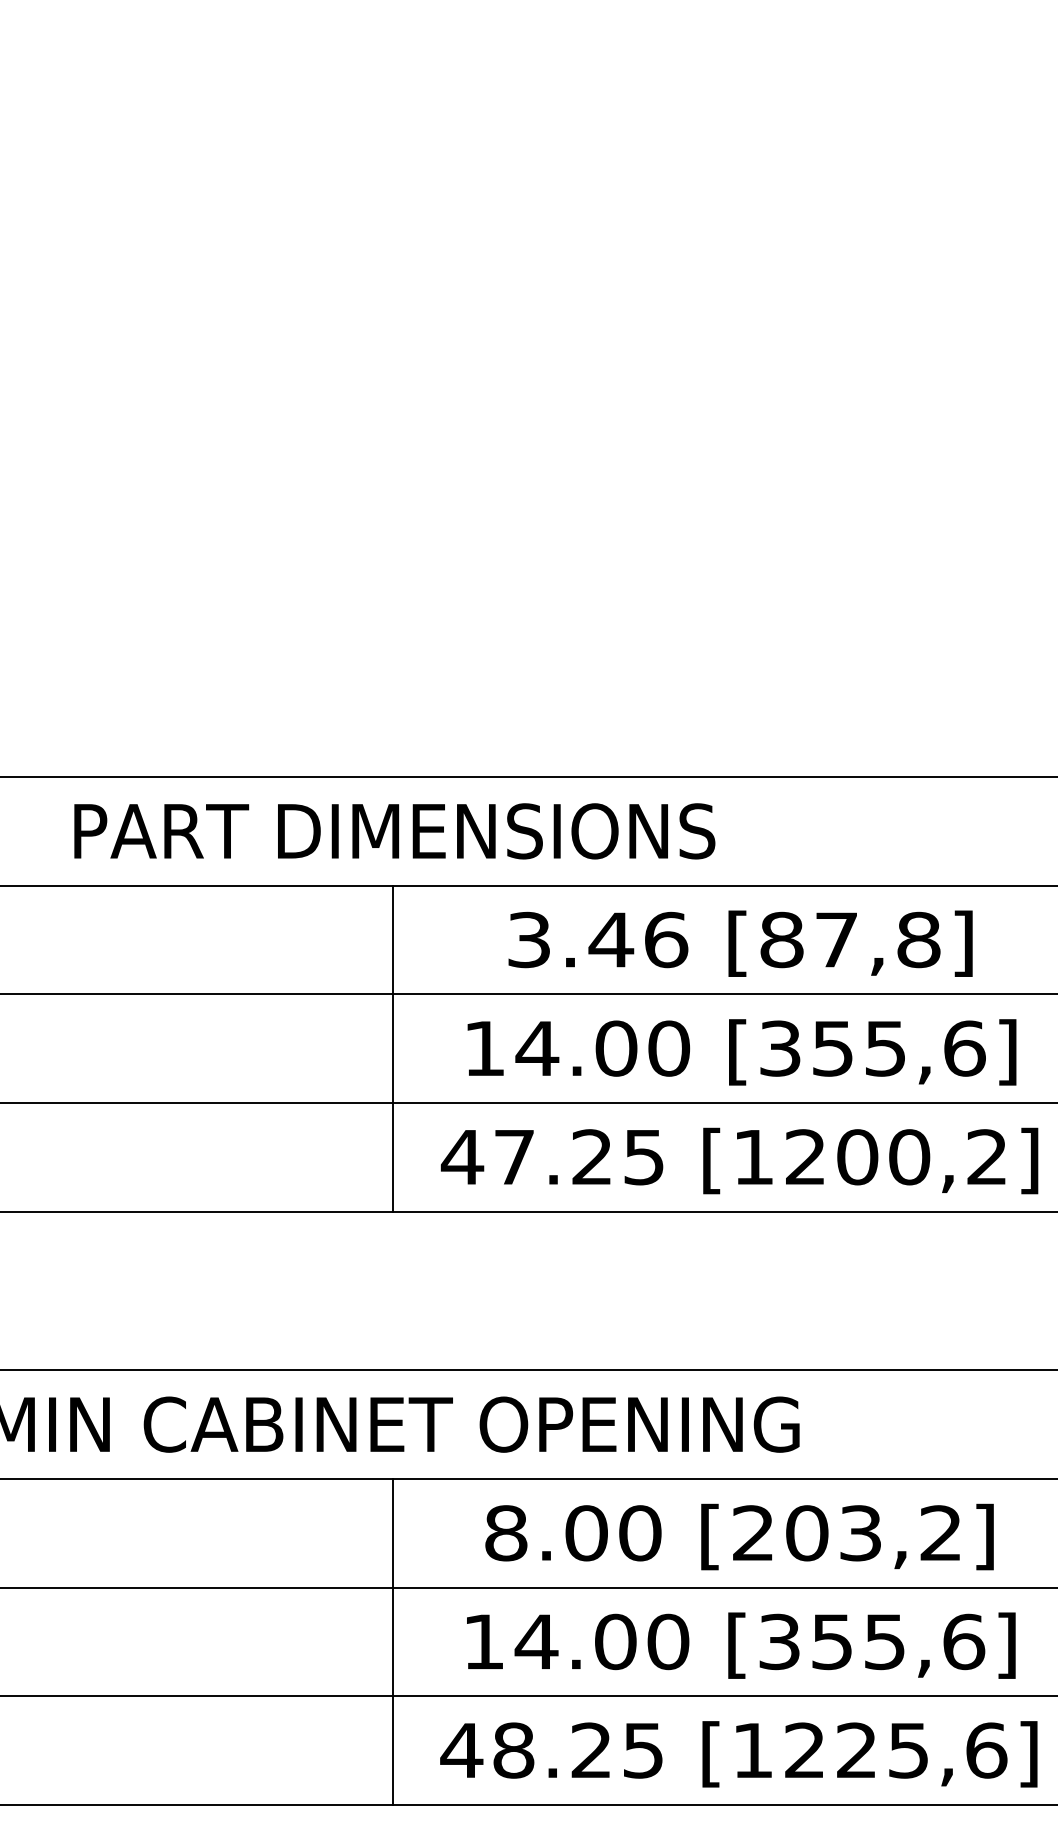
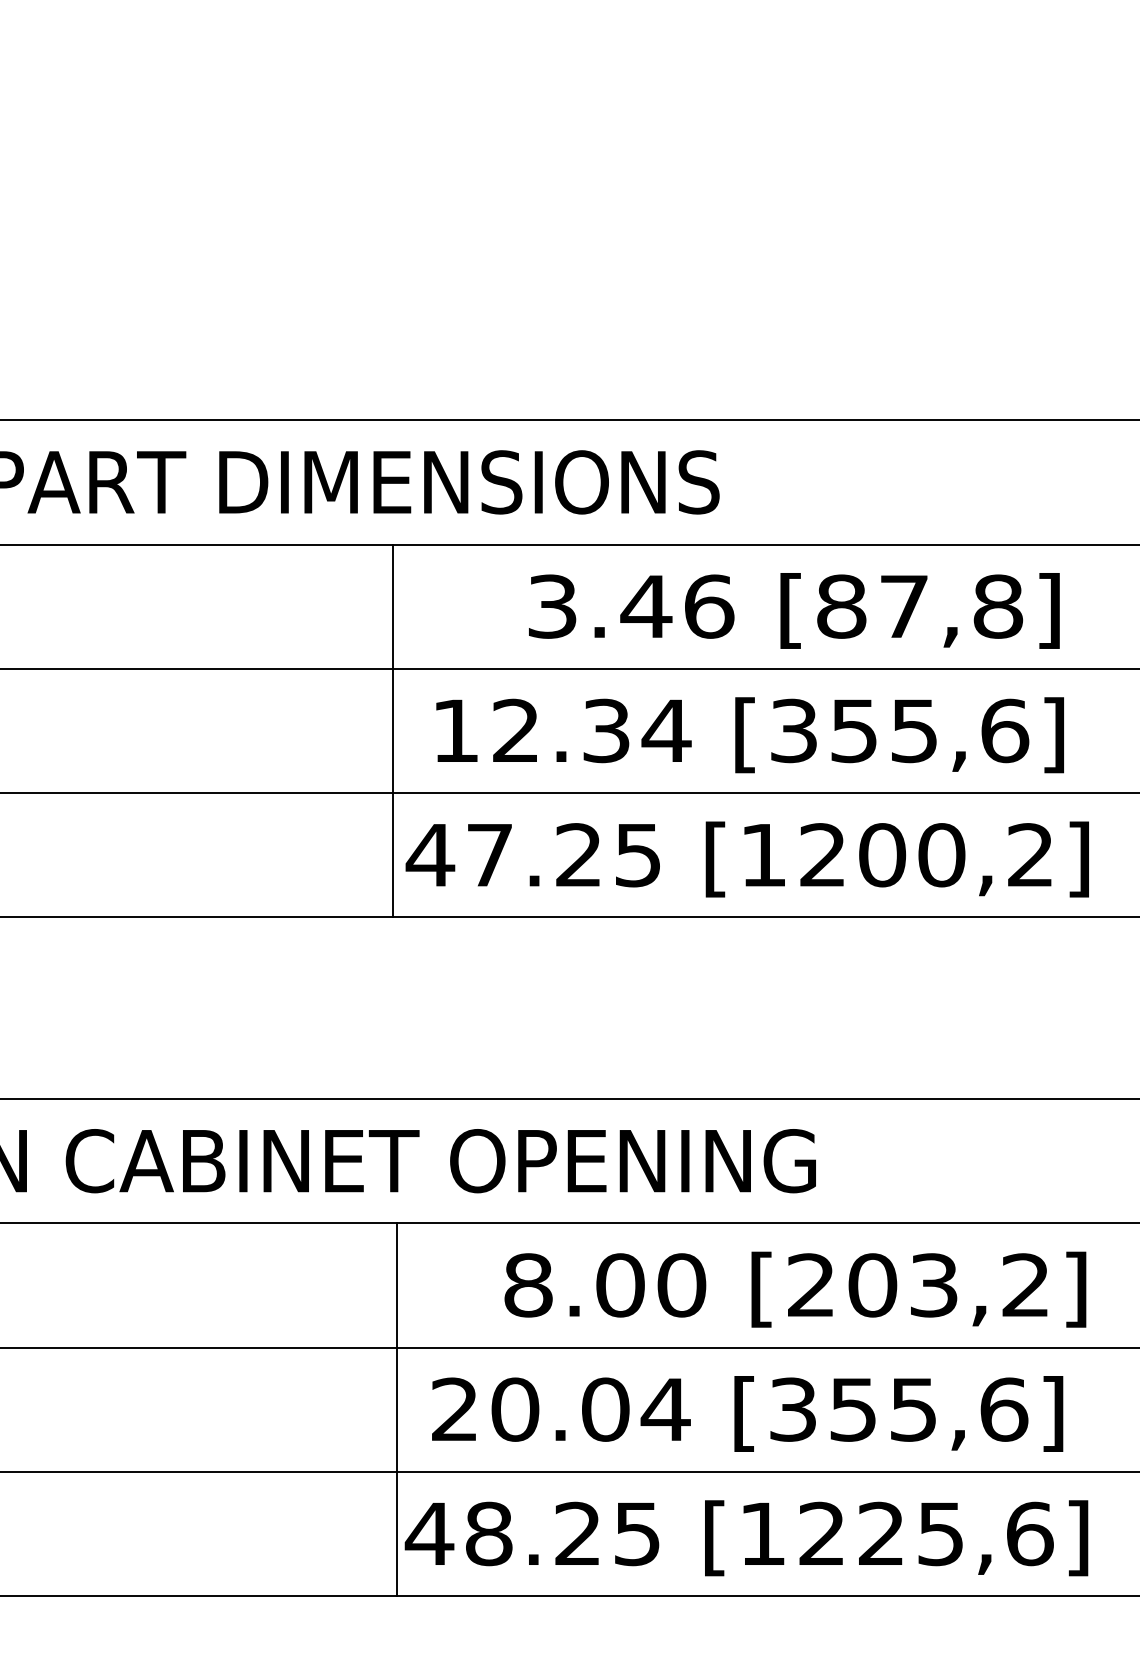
text: (740, 943) -> (794, 610), moved
line: (393, 1048) -> (392, 730), moved
text: (602, 1048) -> (590, 730), 14.00 -> 12.34
text: (739, 1536) -> (795, 1289), moved
line: (392, 1641) -> (397, 1409), moved
text: (577, 1641) -> (561, 1409), 14.00 -> 20.04

